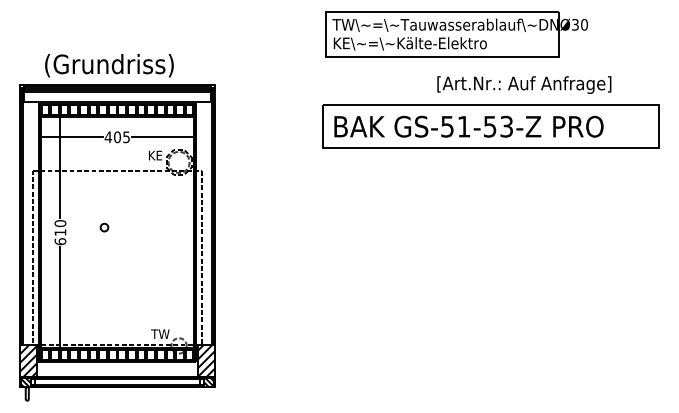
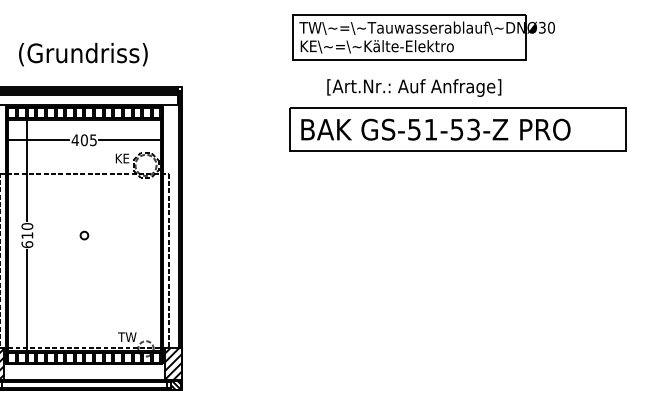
text: (109, 65) -> (83, 54), moved
text: (524, 84) -> (414, 87), moved
circle: (104, 227) -> (84, 235), moved

